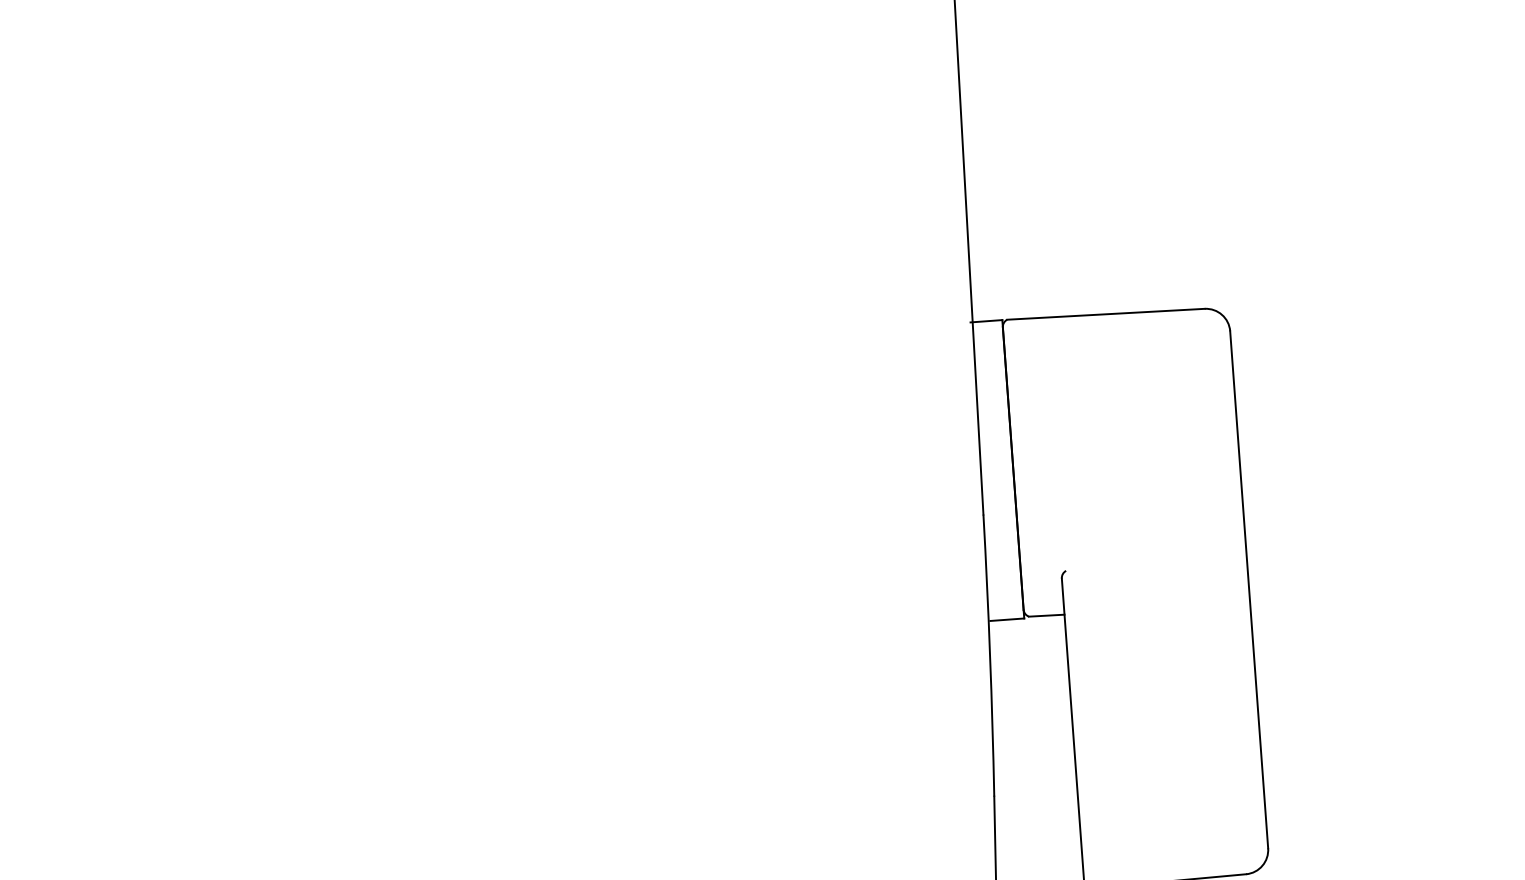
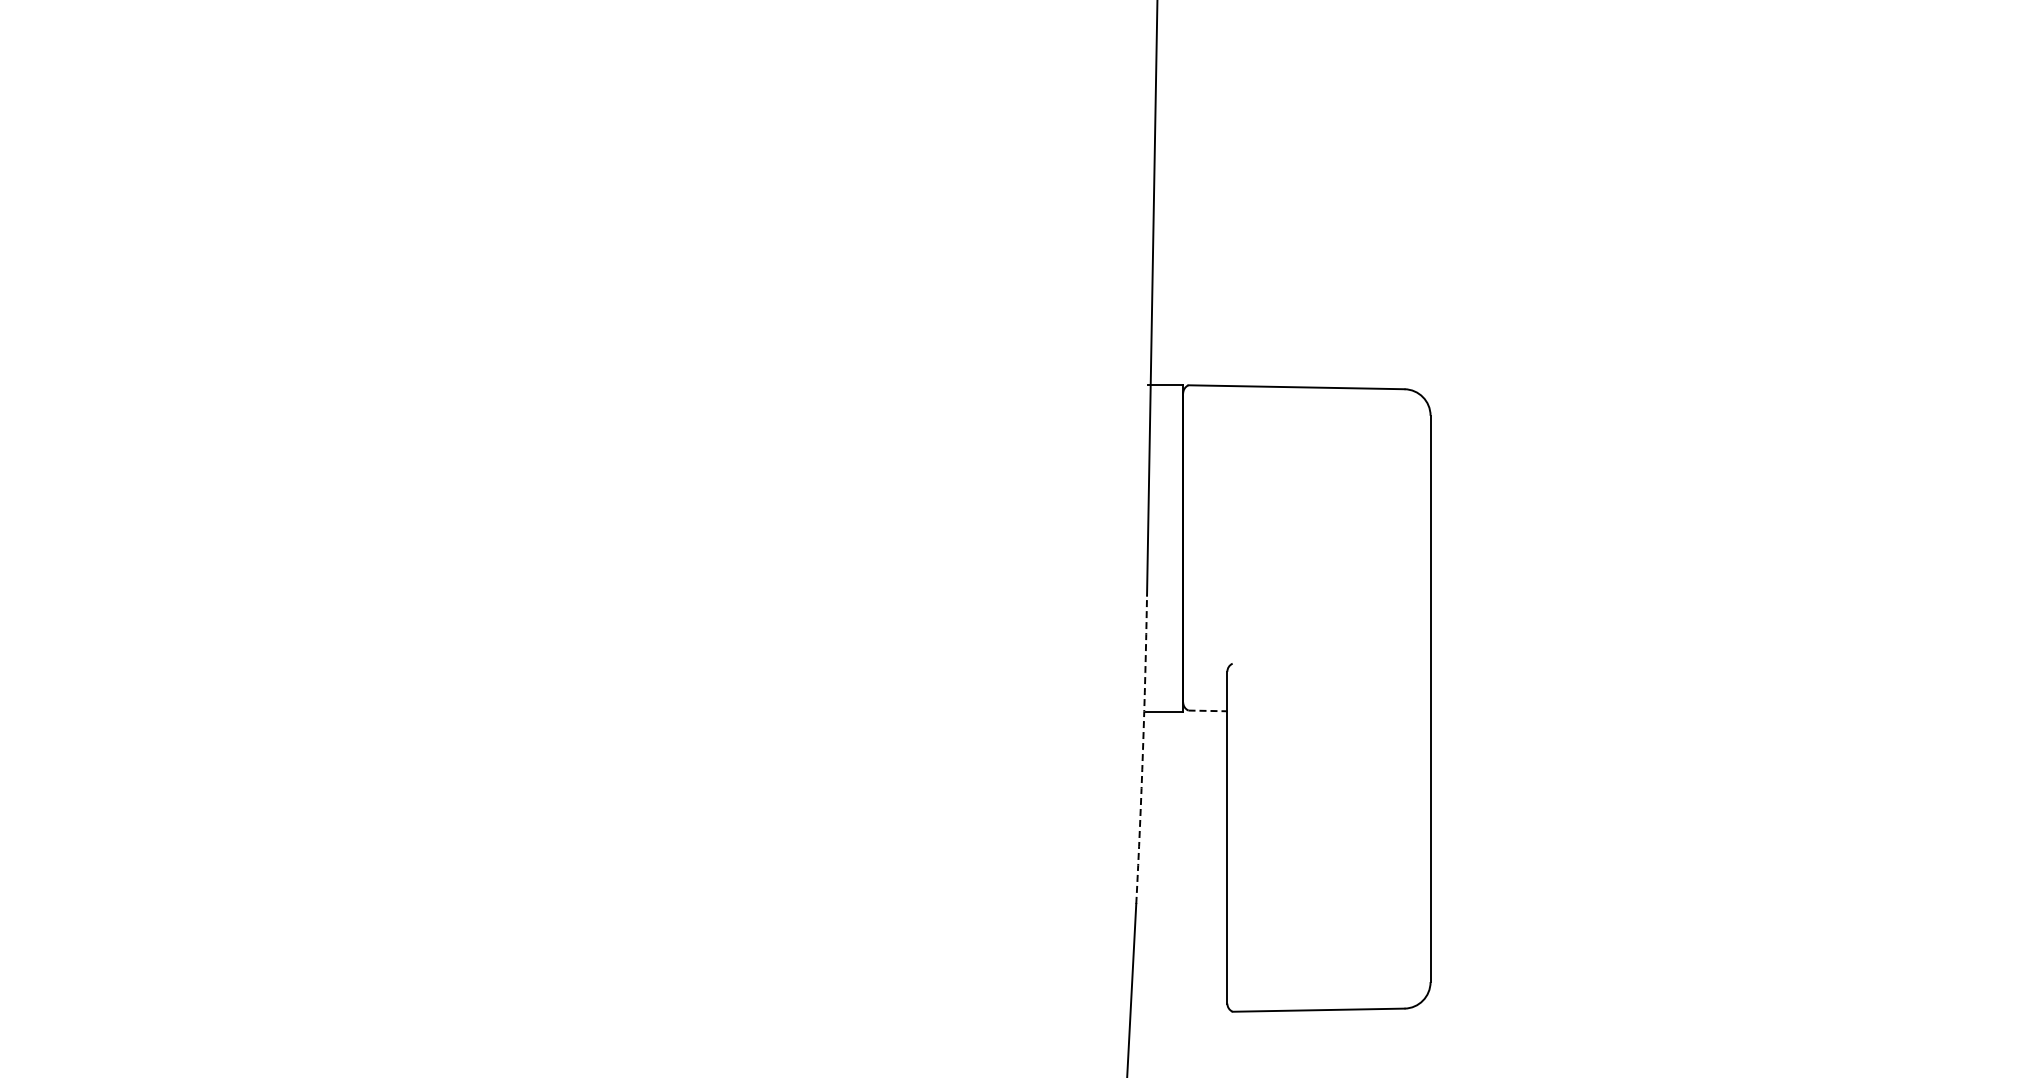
line: (1047, 615) -> (1208, 710), solid -> dashed
arc: (990, 655) -> (1143, 749), solid -> dashed

